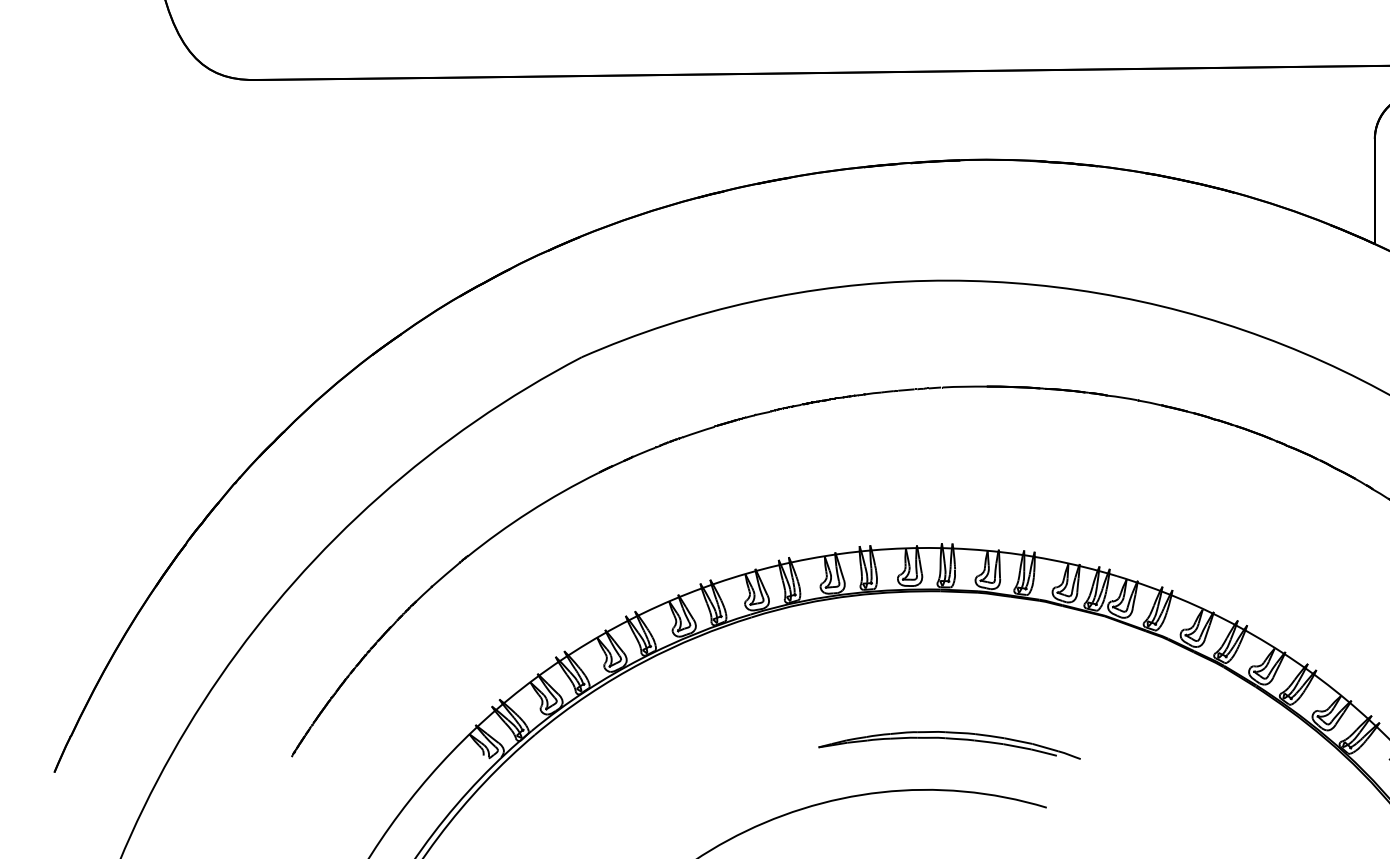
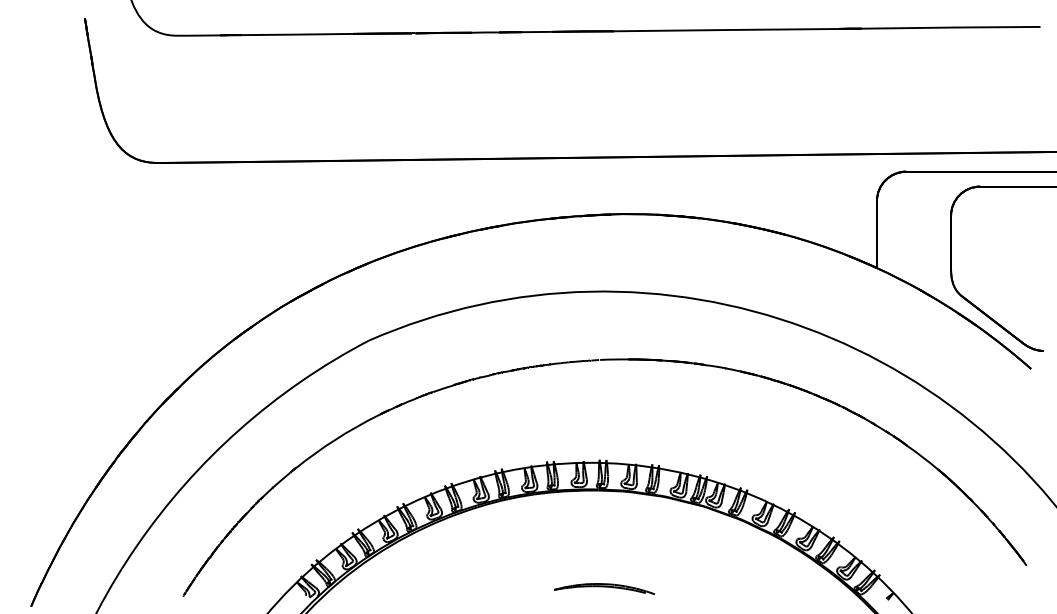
part: (949, 744) -> (604, 588), size x0.6

